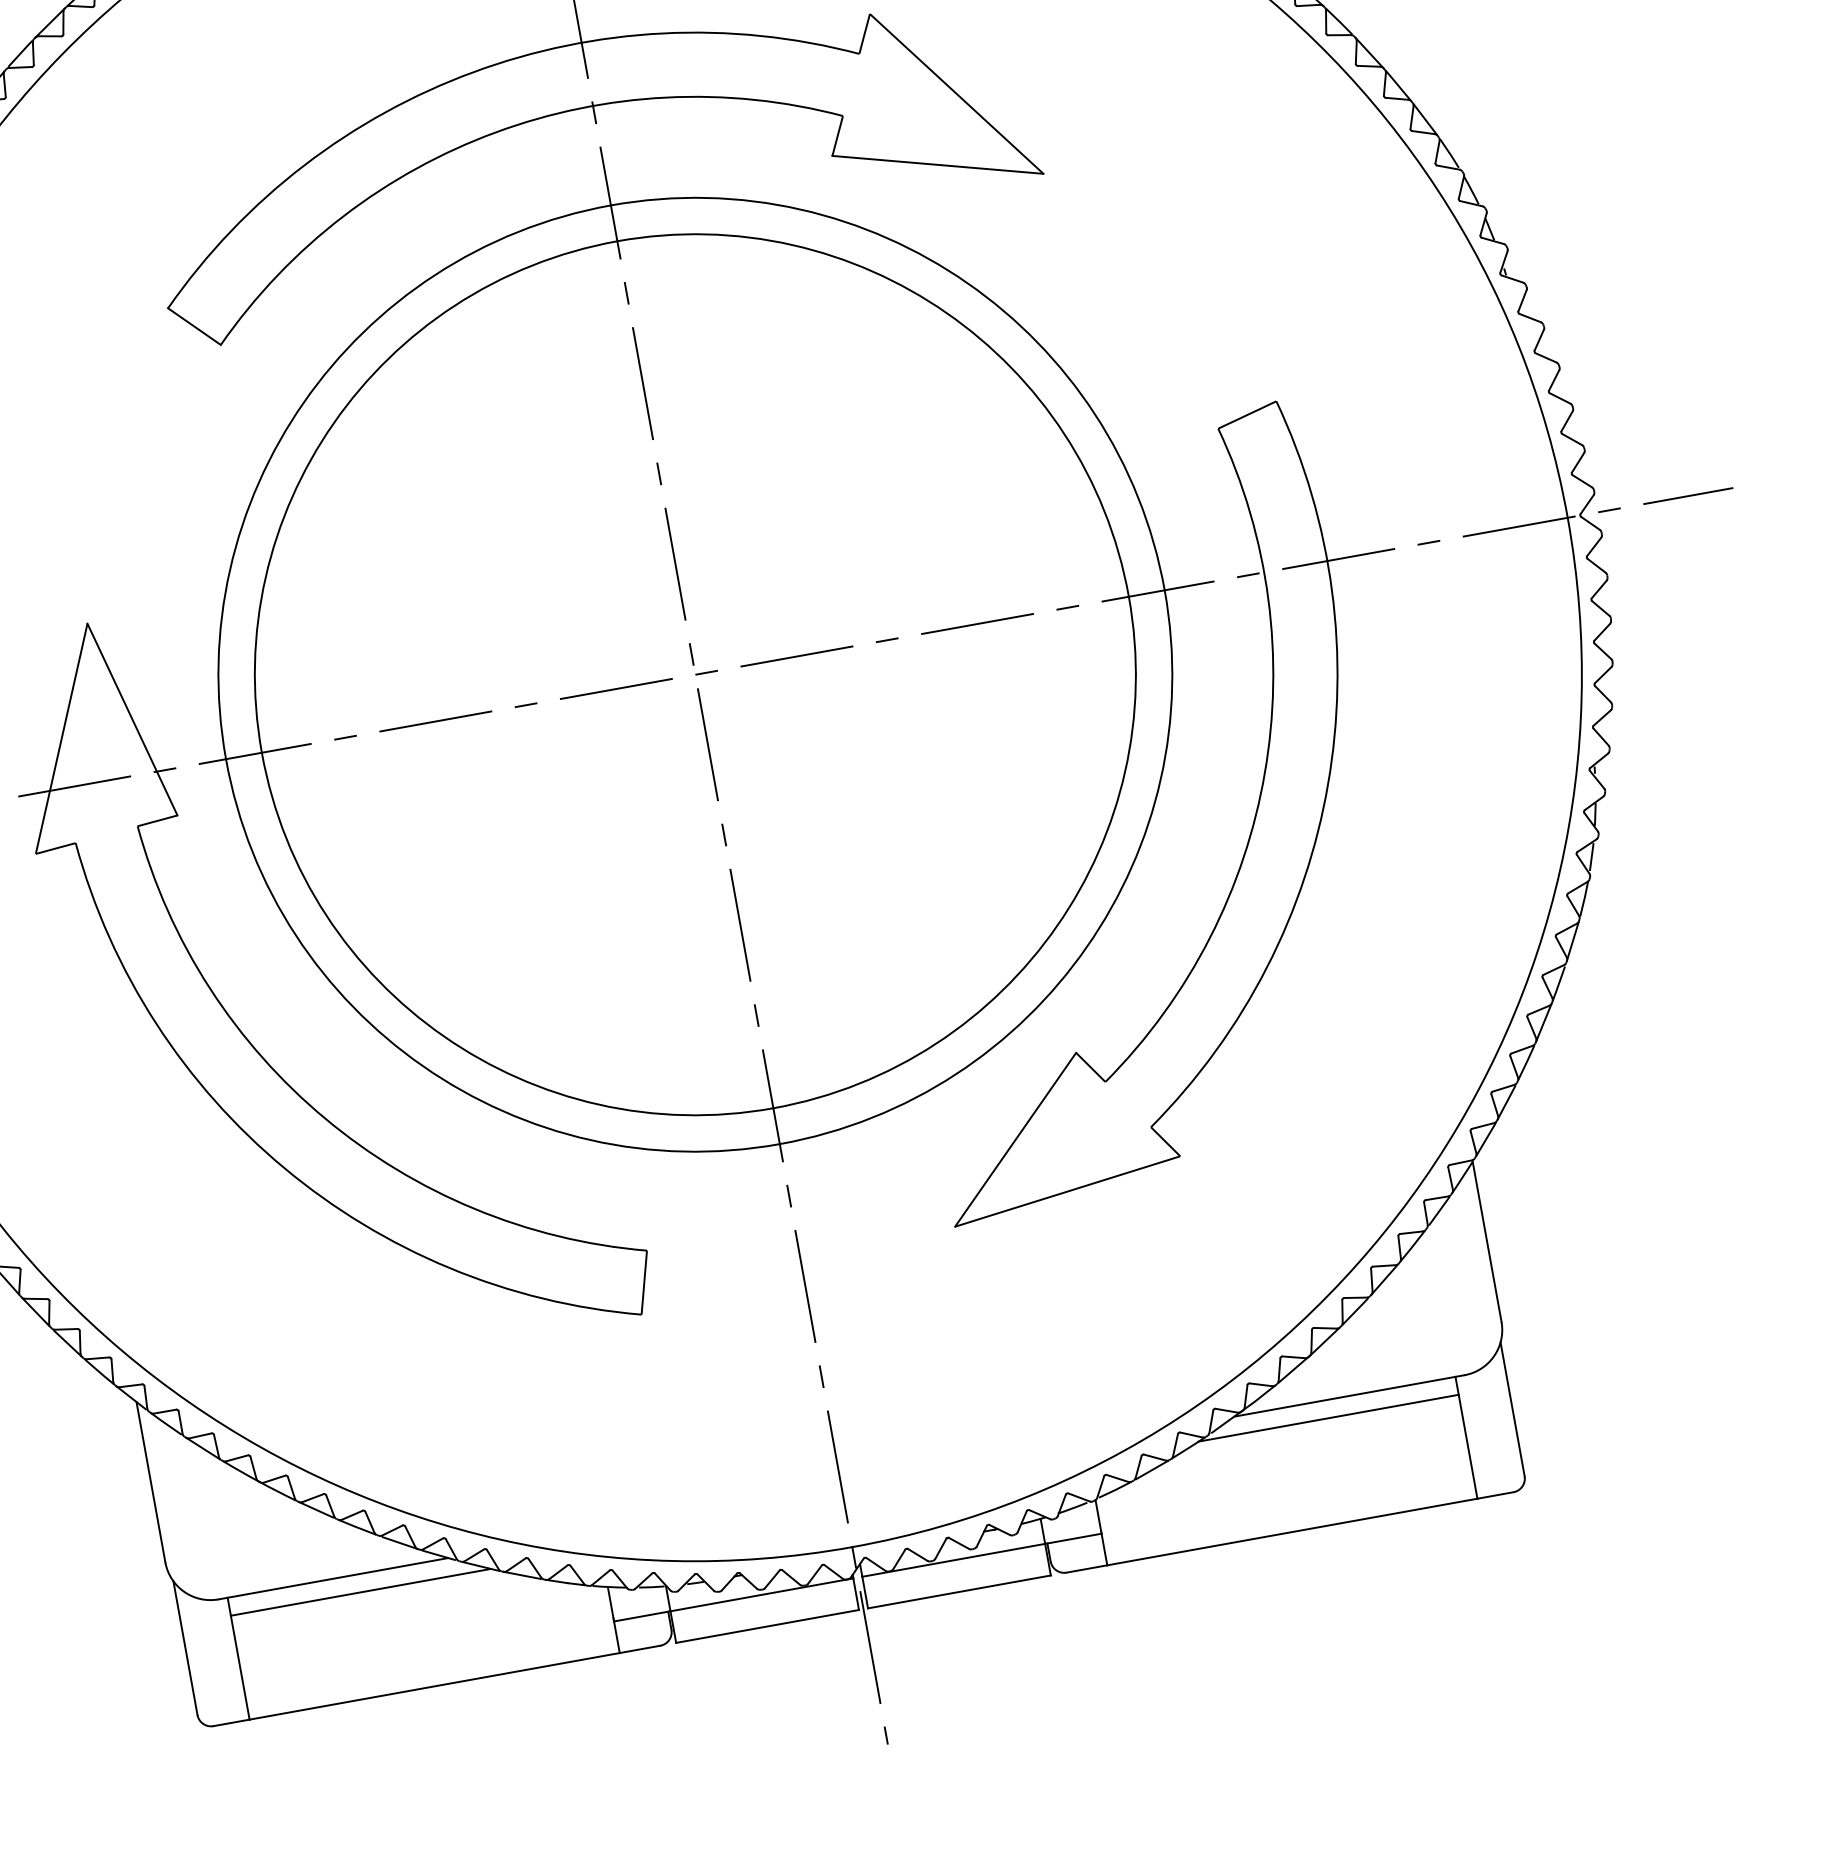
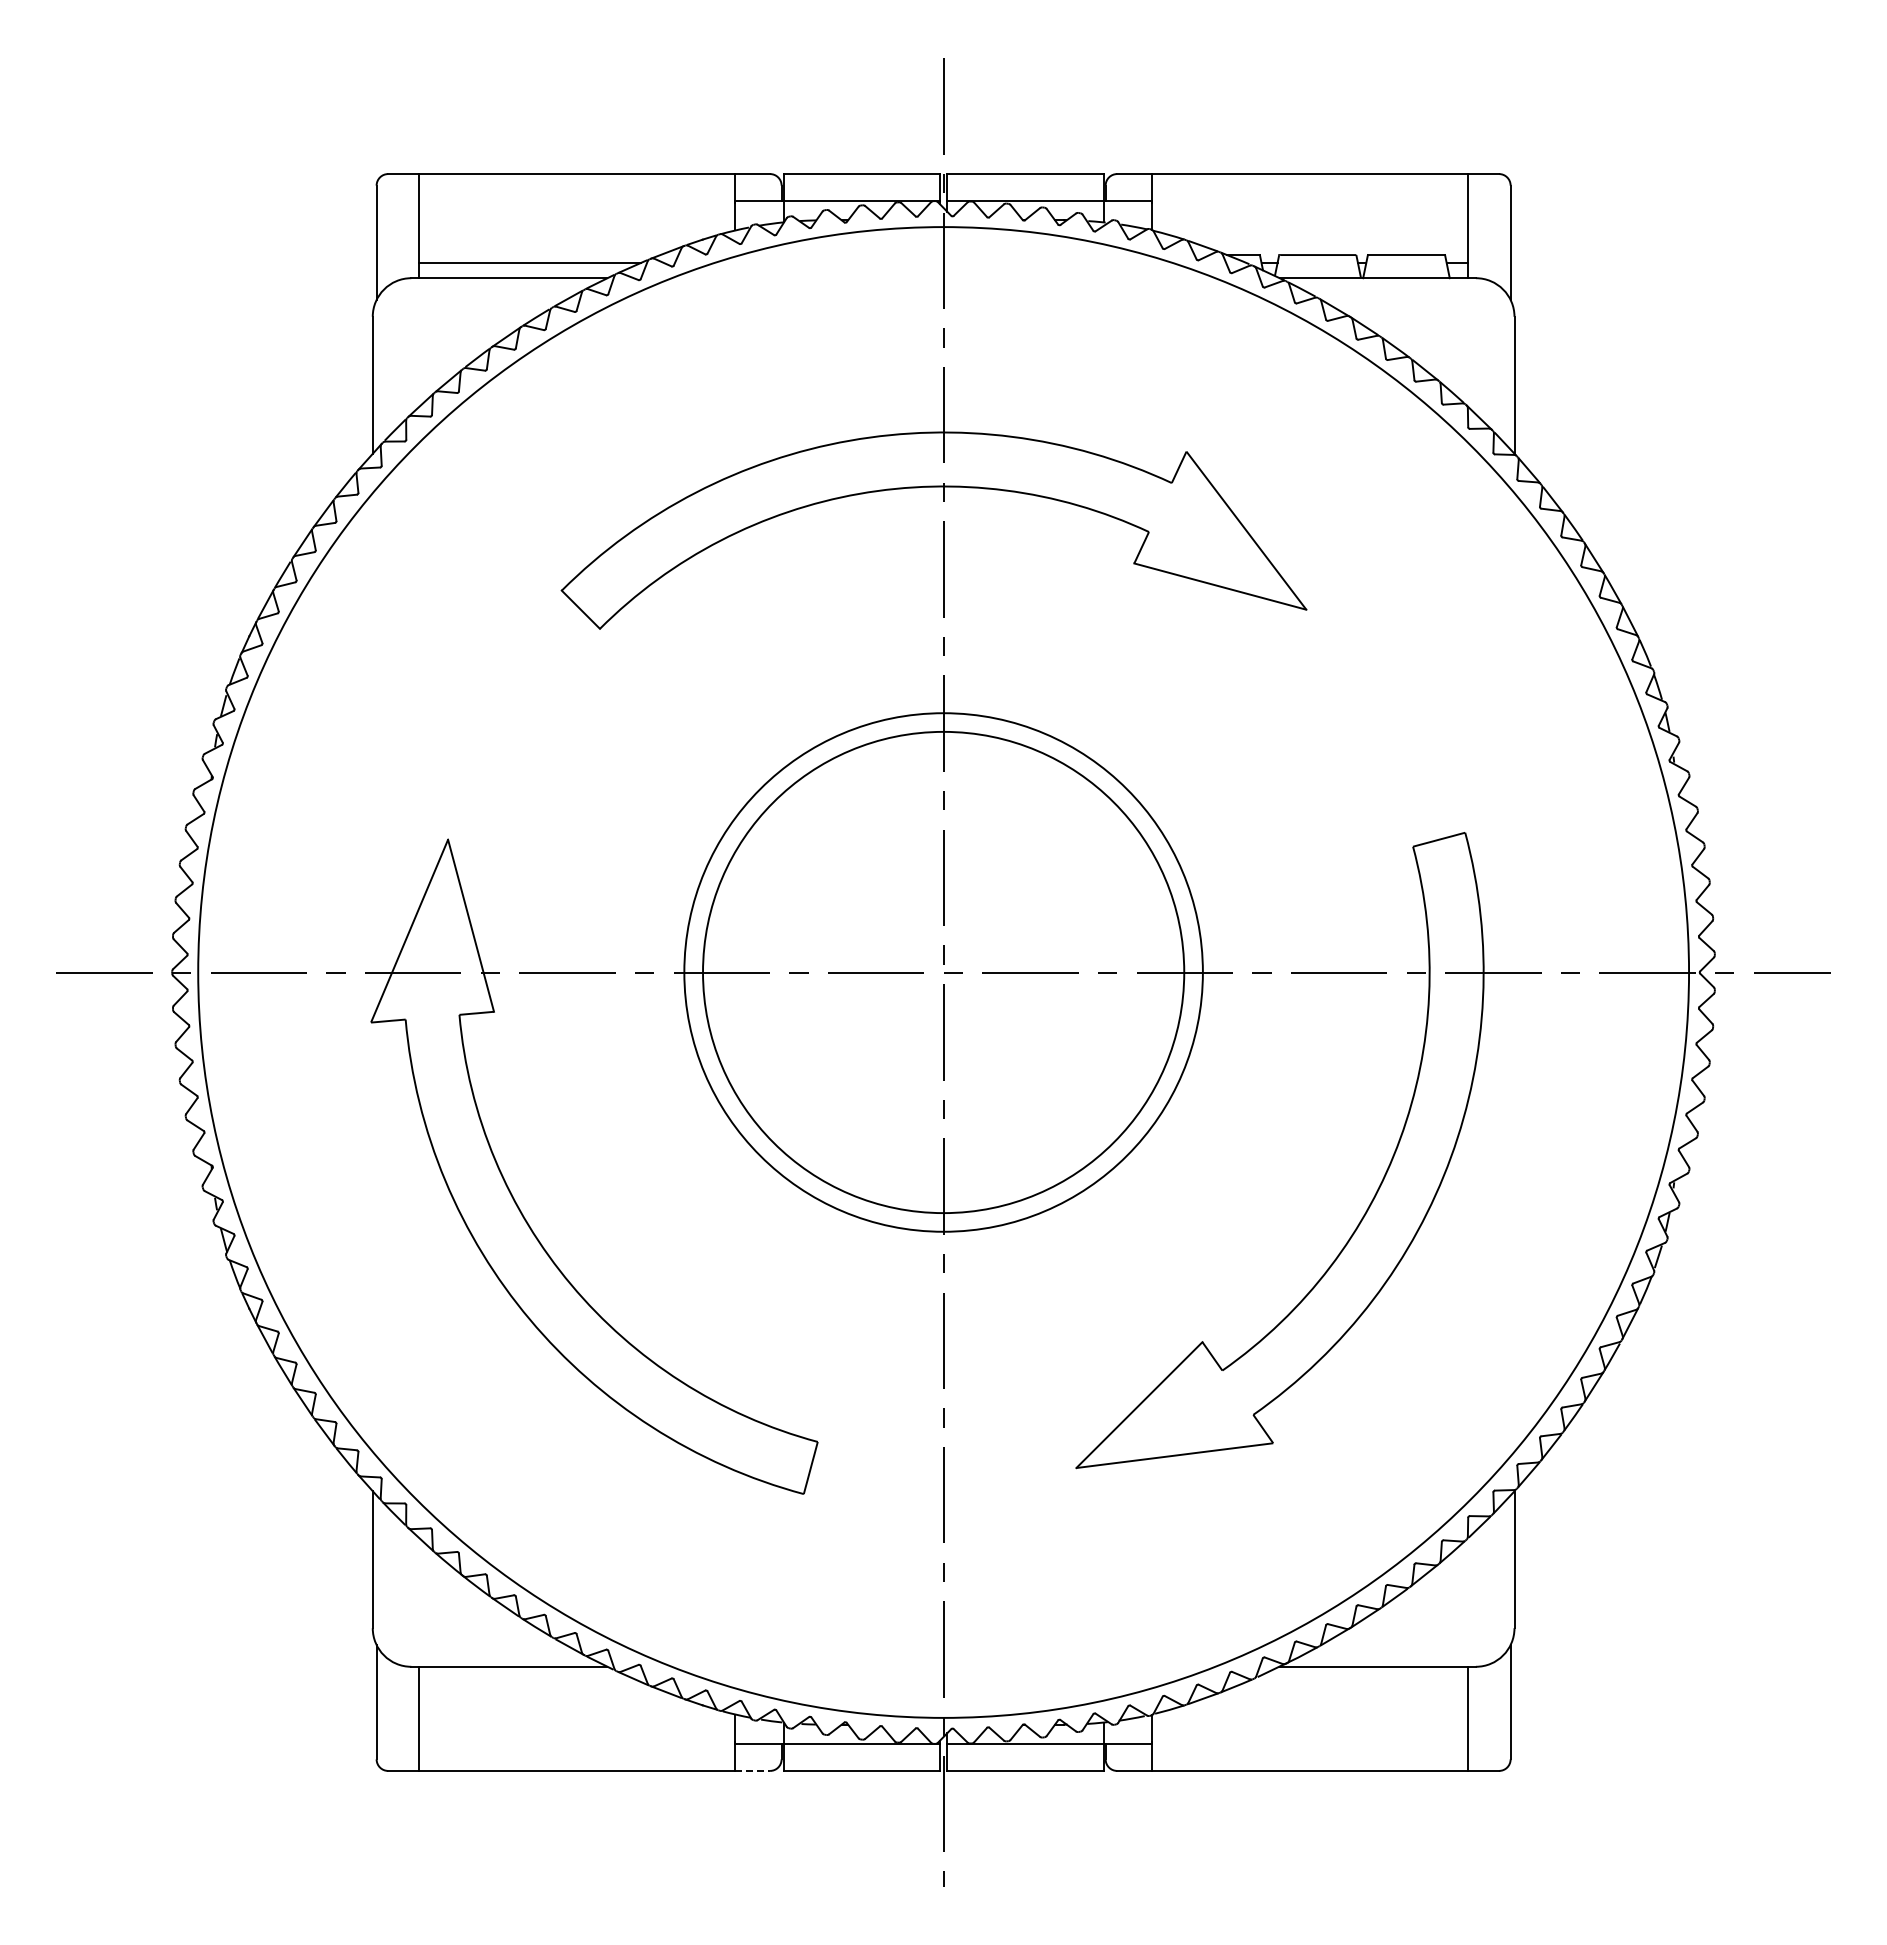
circle: (695, 674) -> (943, 972), size x0.6
circle: (695, 674) -> (943, 972), size x0.7
line: (1329, 1418) -> (1357, 1682), removed
line: (361, 1592) -> (530, 1682), removed
line: (640, 1648) -> (753, 1770), solid -> dashed

